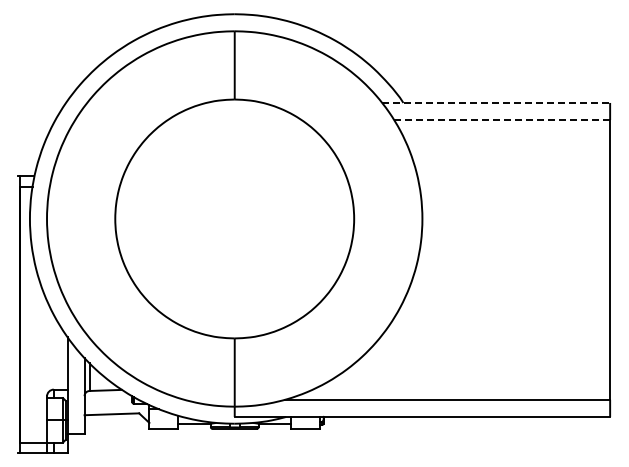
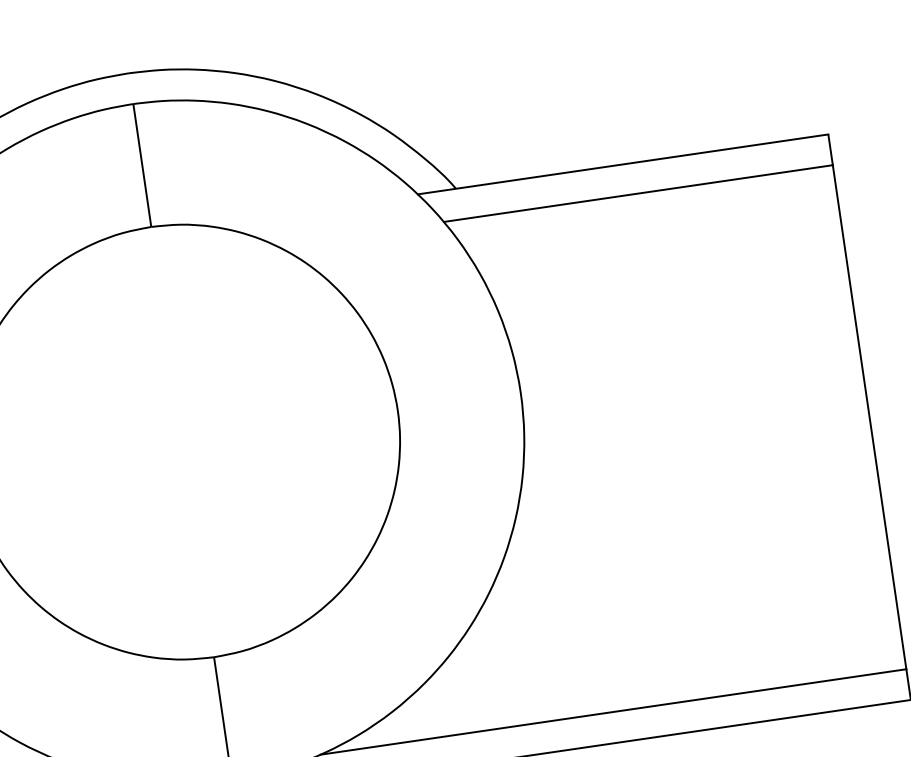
line: (496, 102) -> (623, 163), dashed -> solid
line: (502, 120) -> (639, 194), dashed -> solid

